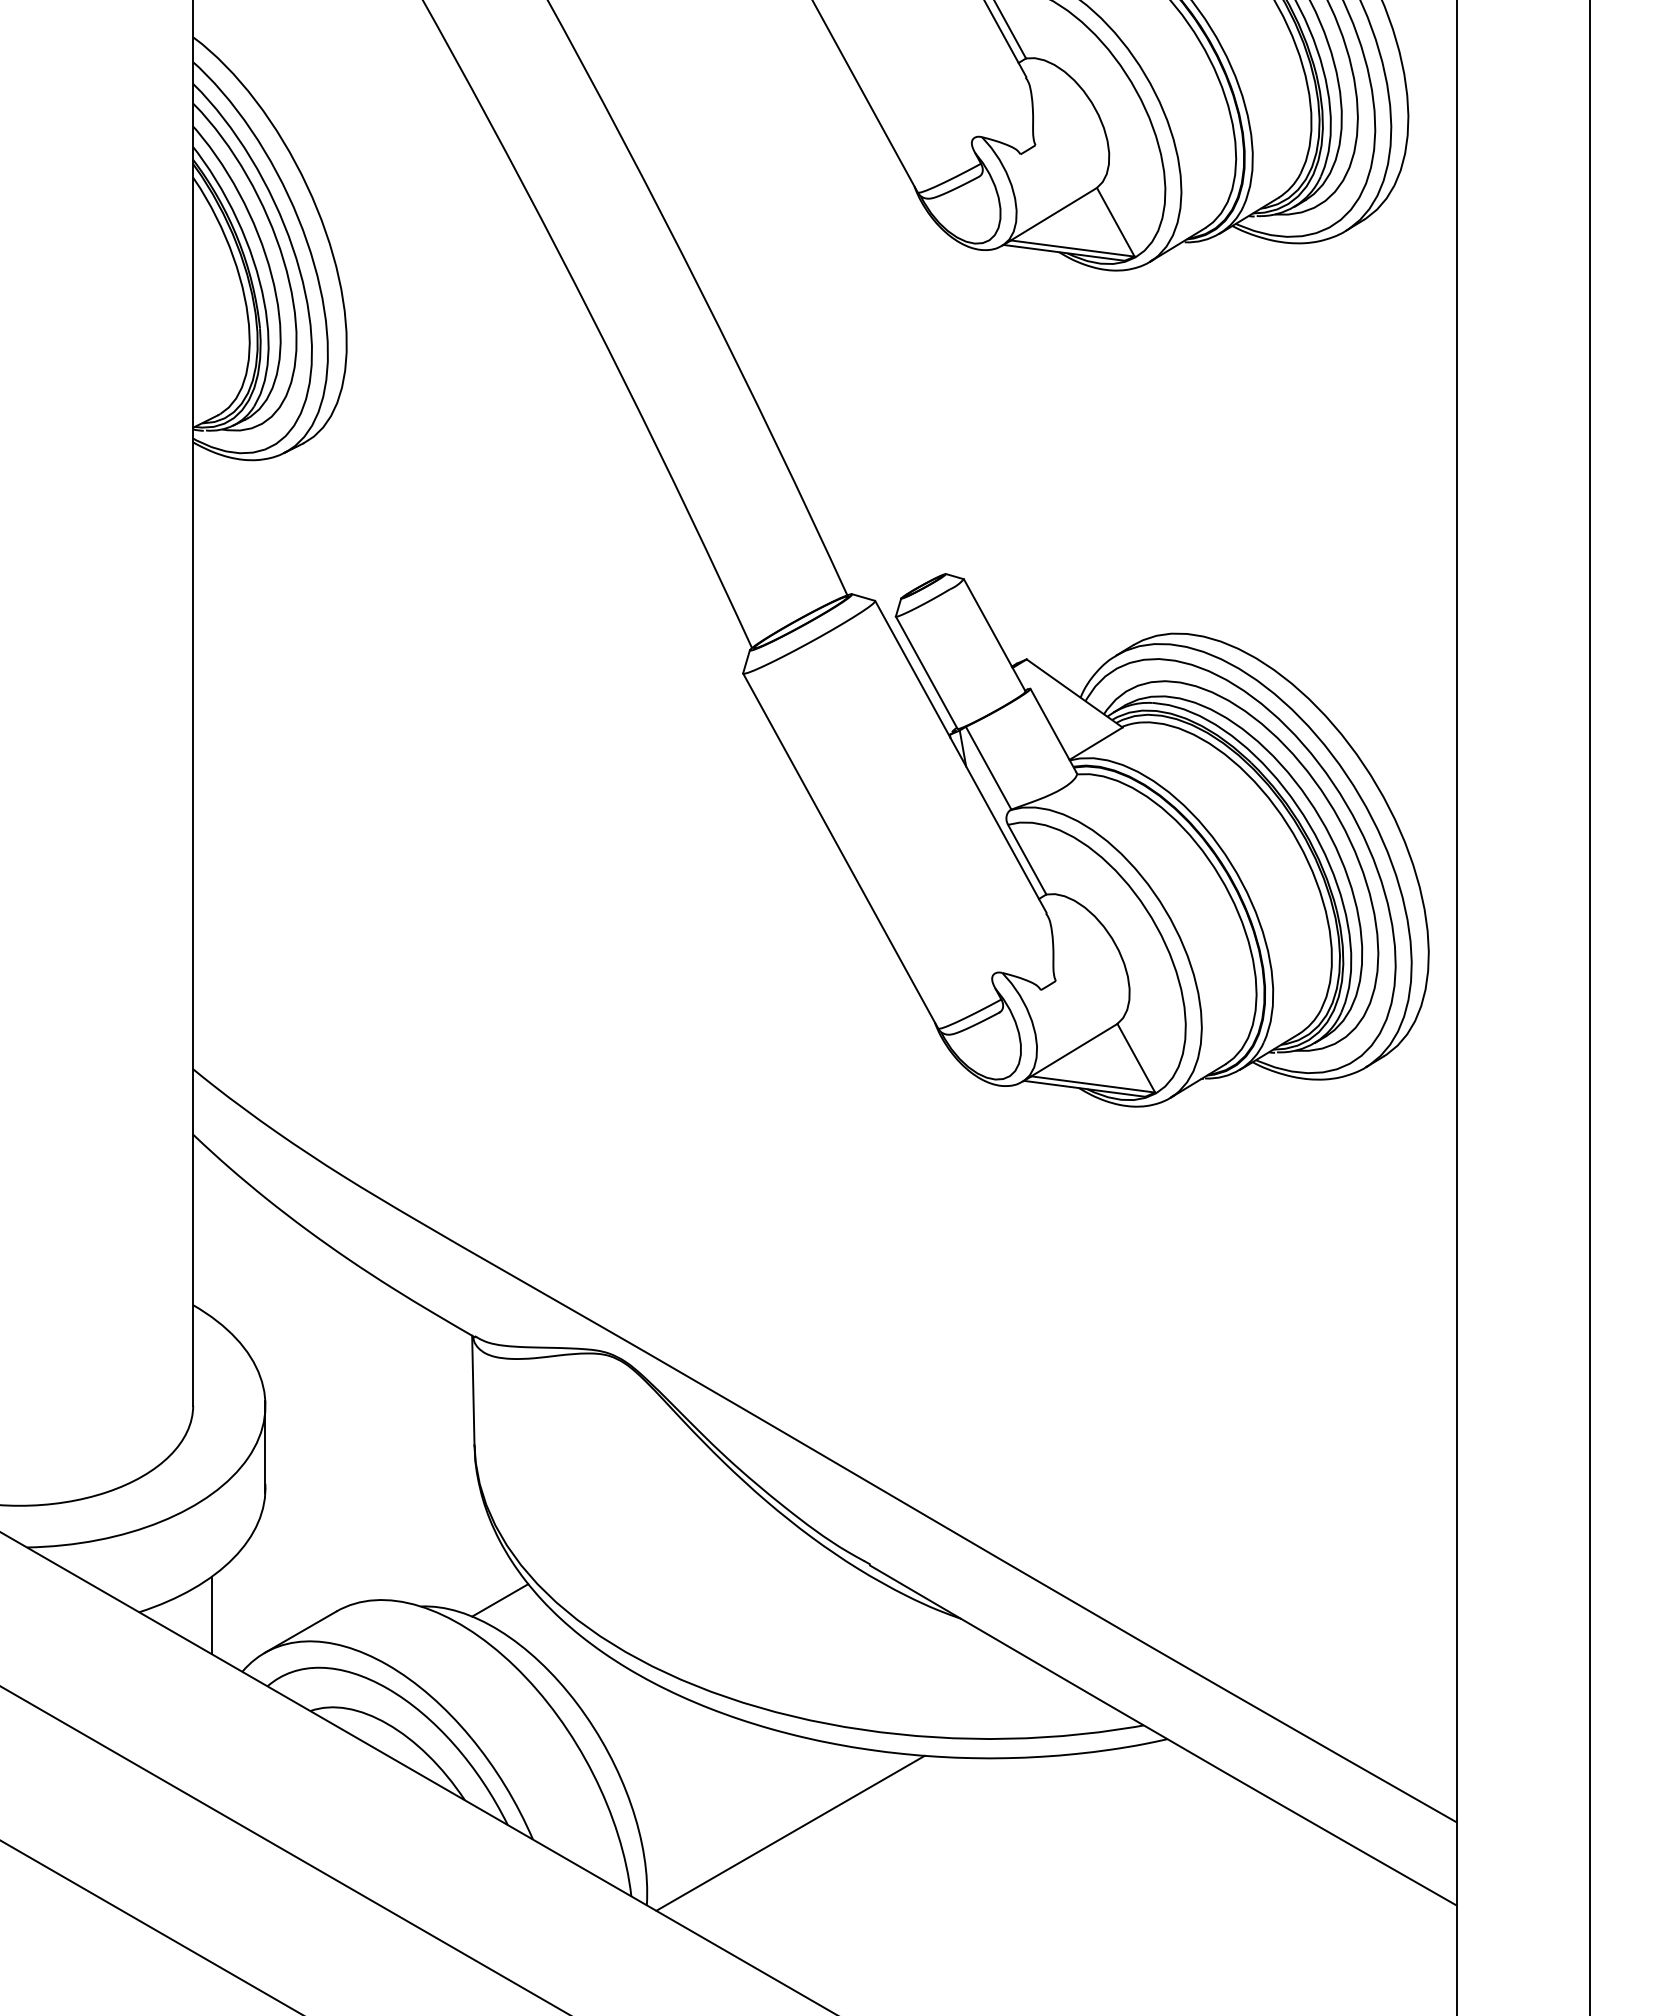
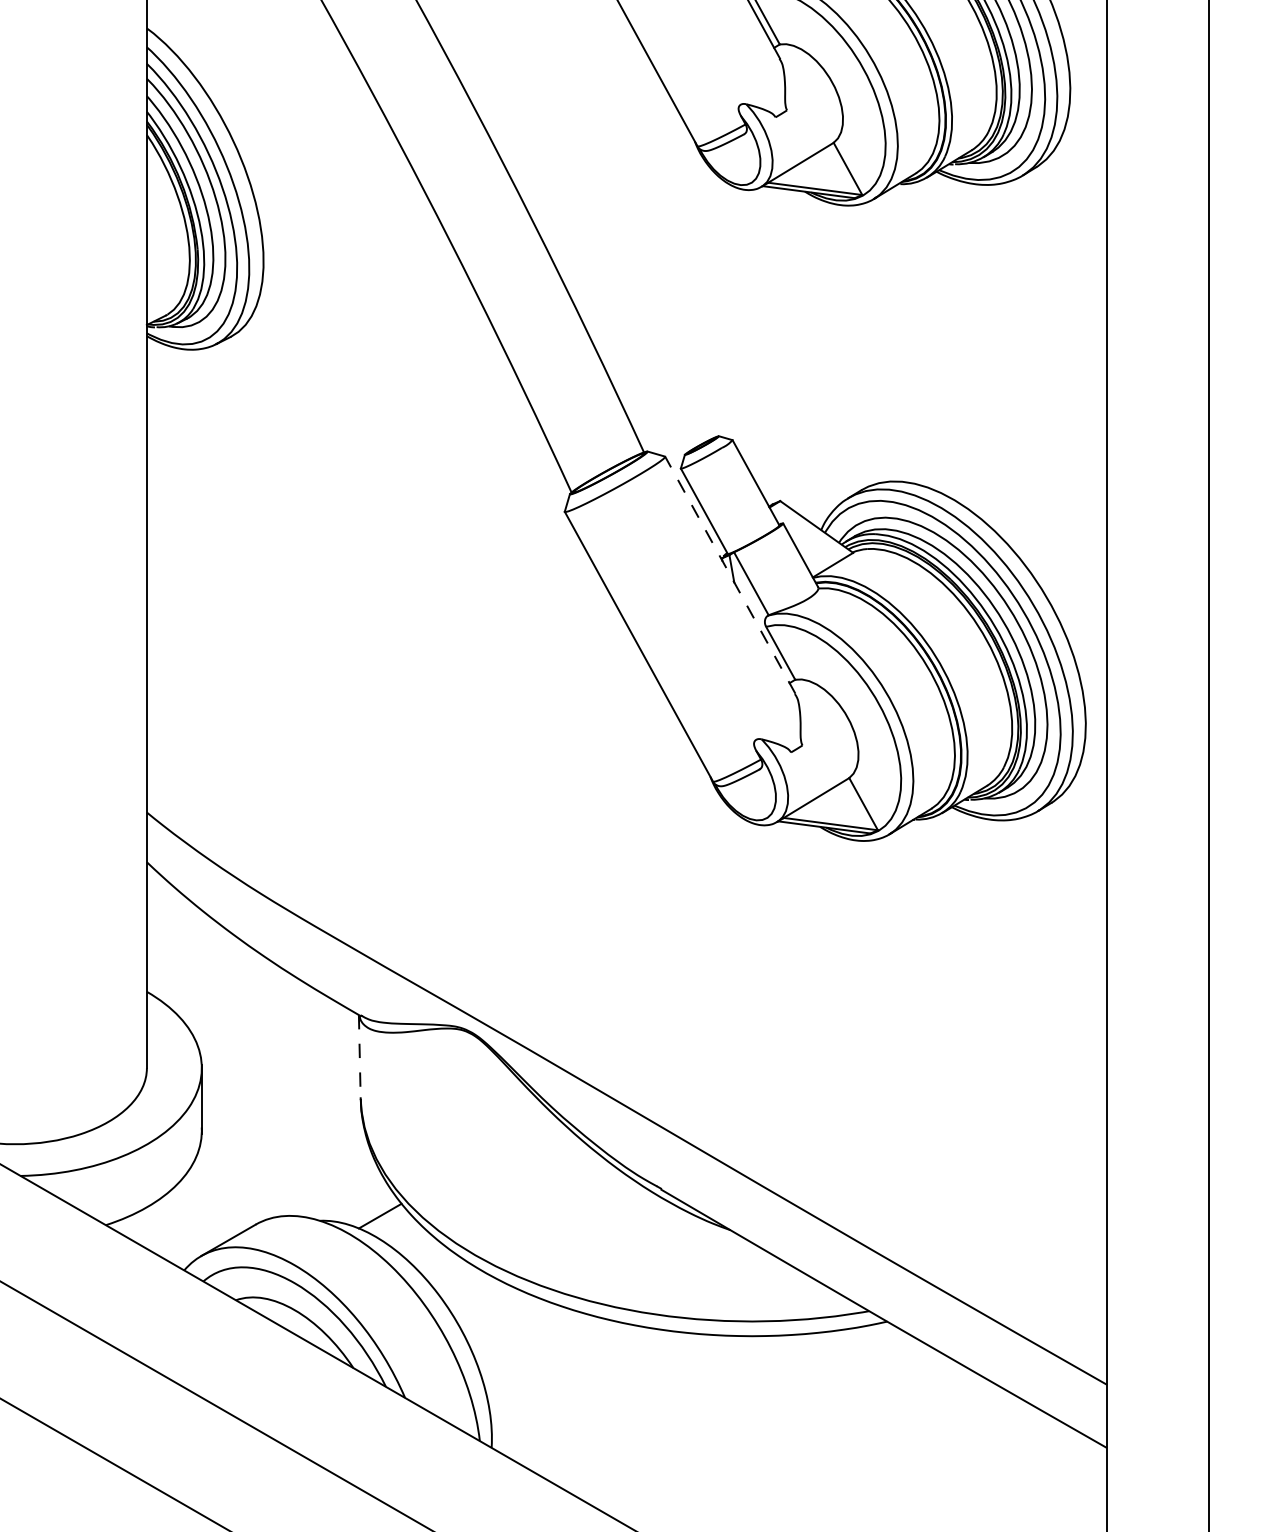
line: (960, 756) -> (729, 574), solid -> dashed
line: (473, 1390) -> (359, 1056), solid -> dashed
line: (212, 1615) -> (161, 1227), removed
line: (790, 1832) -> (600, 1392), removed

